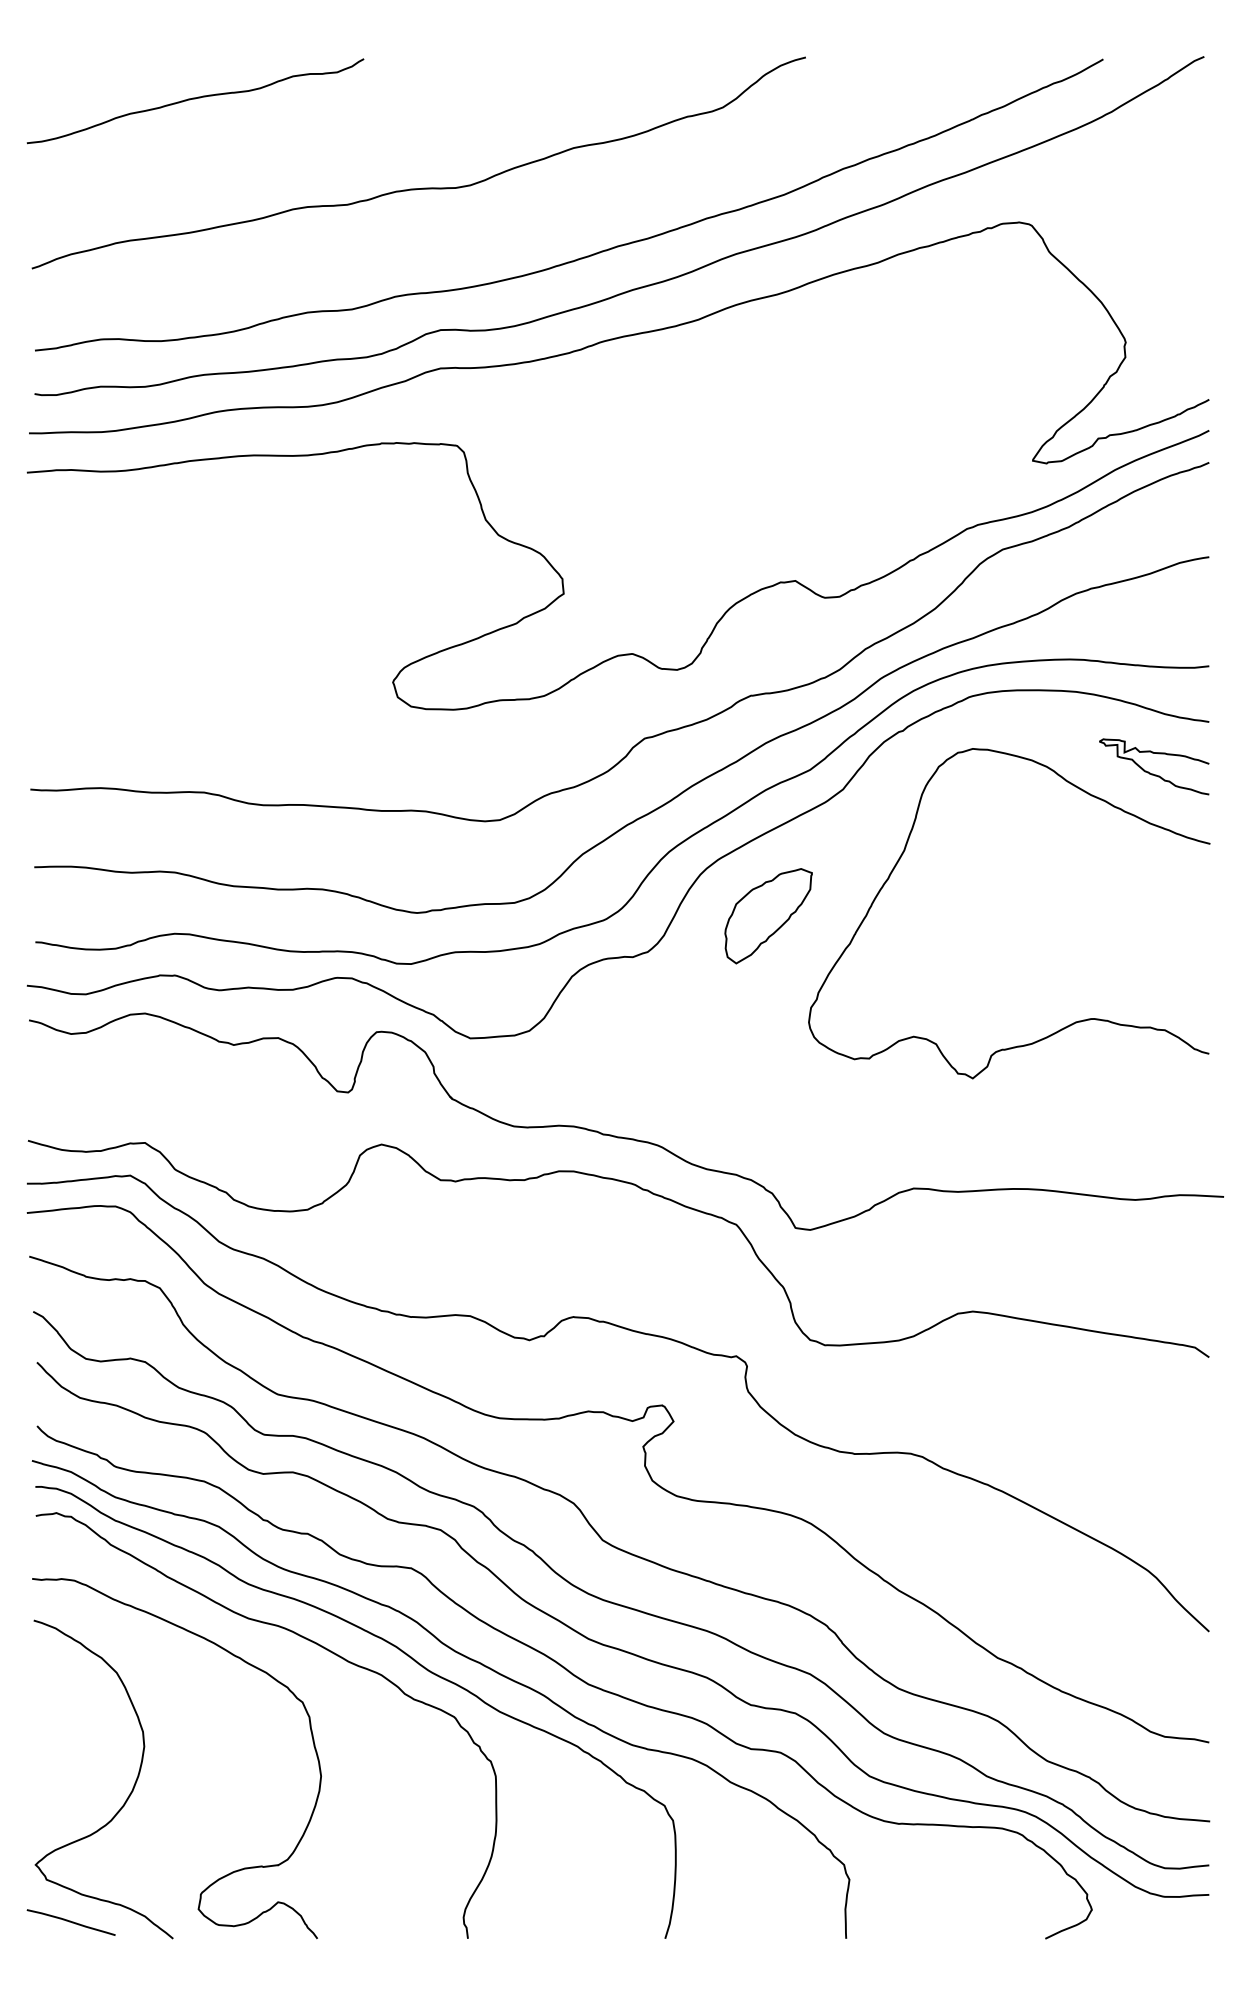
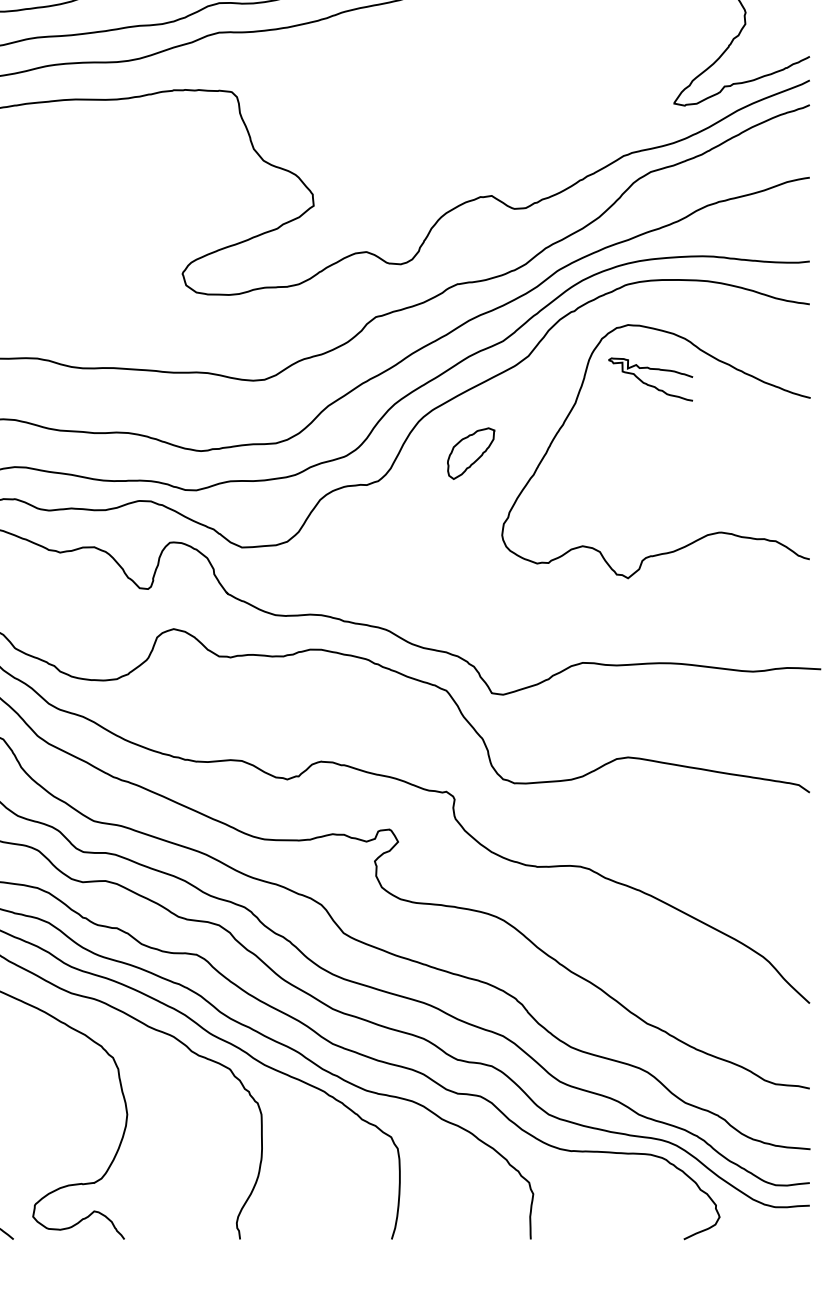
curve: (1153, 773) -> (650, 384), moved
part: (768, 916) -> (471, 453), size x0.7

